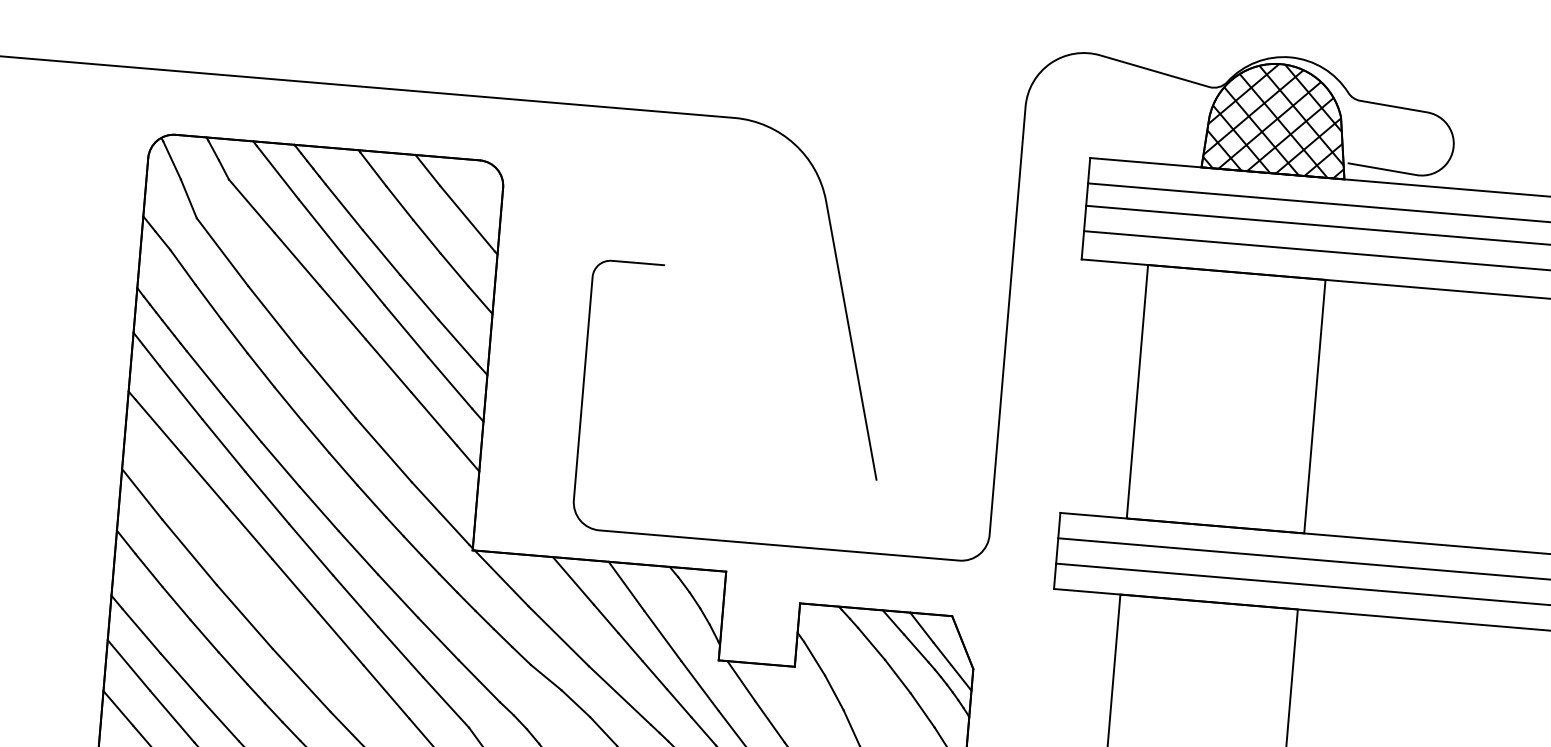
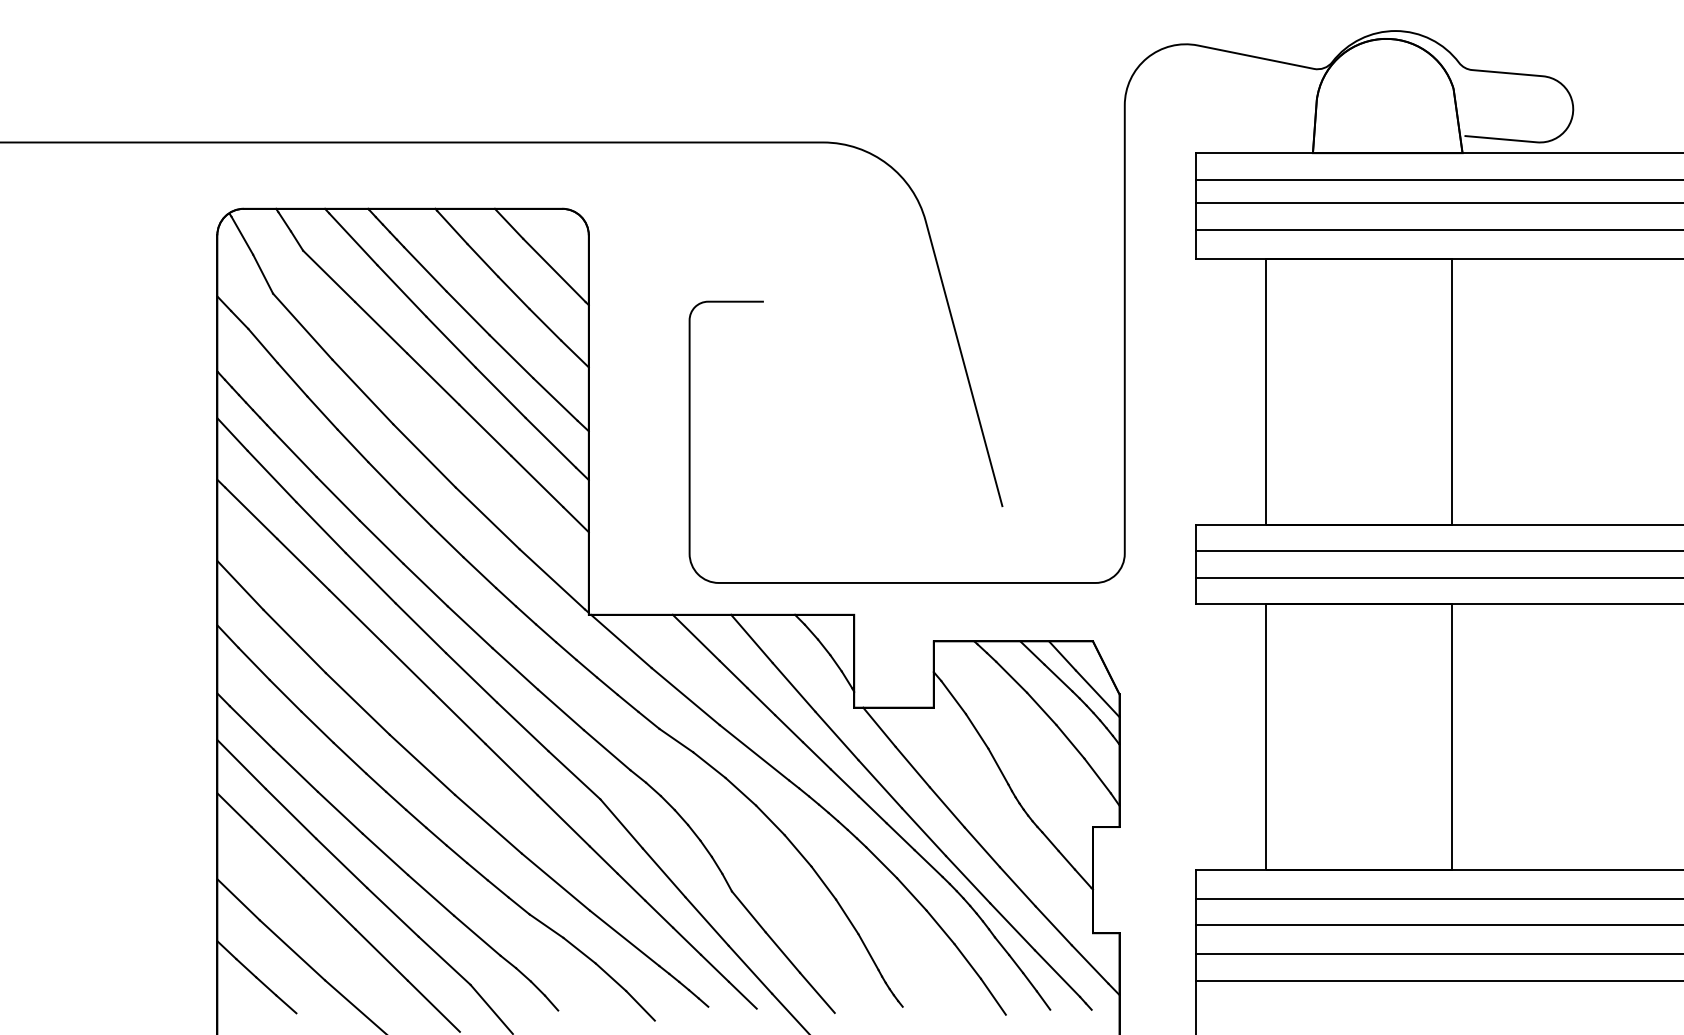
hatch: (1277, 118) -> (1387, 95), removed

